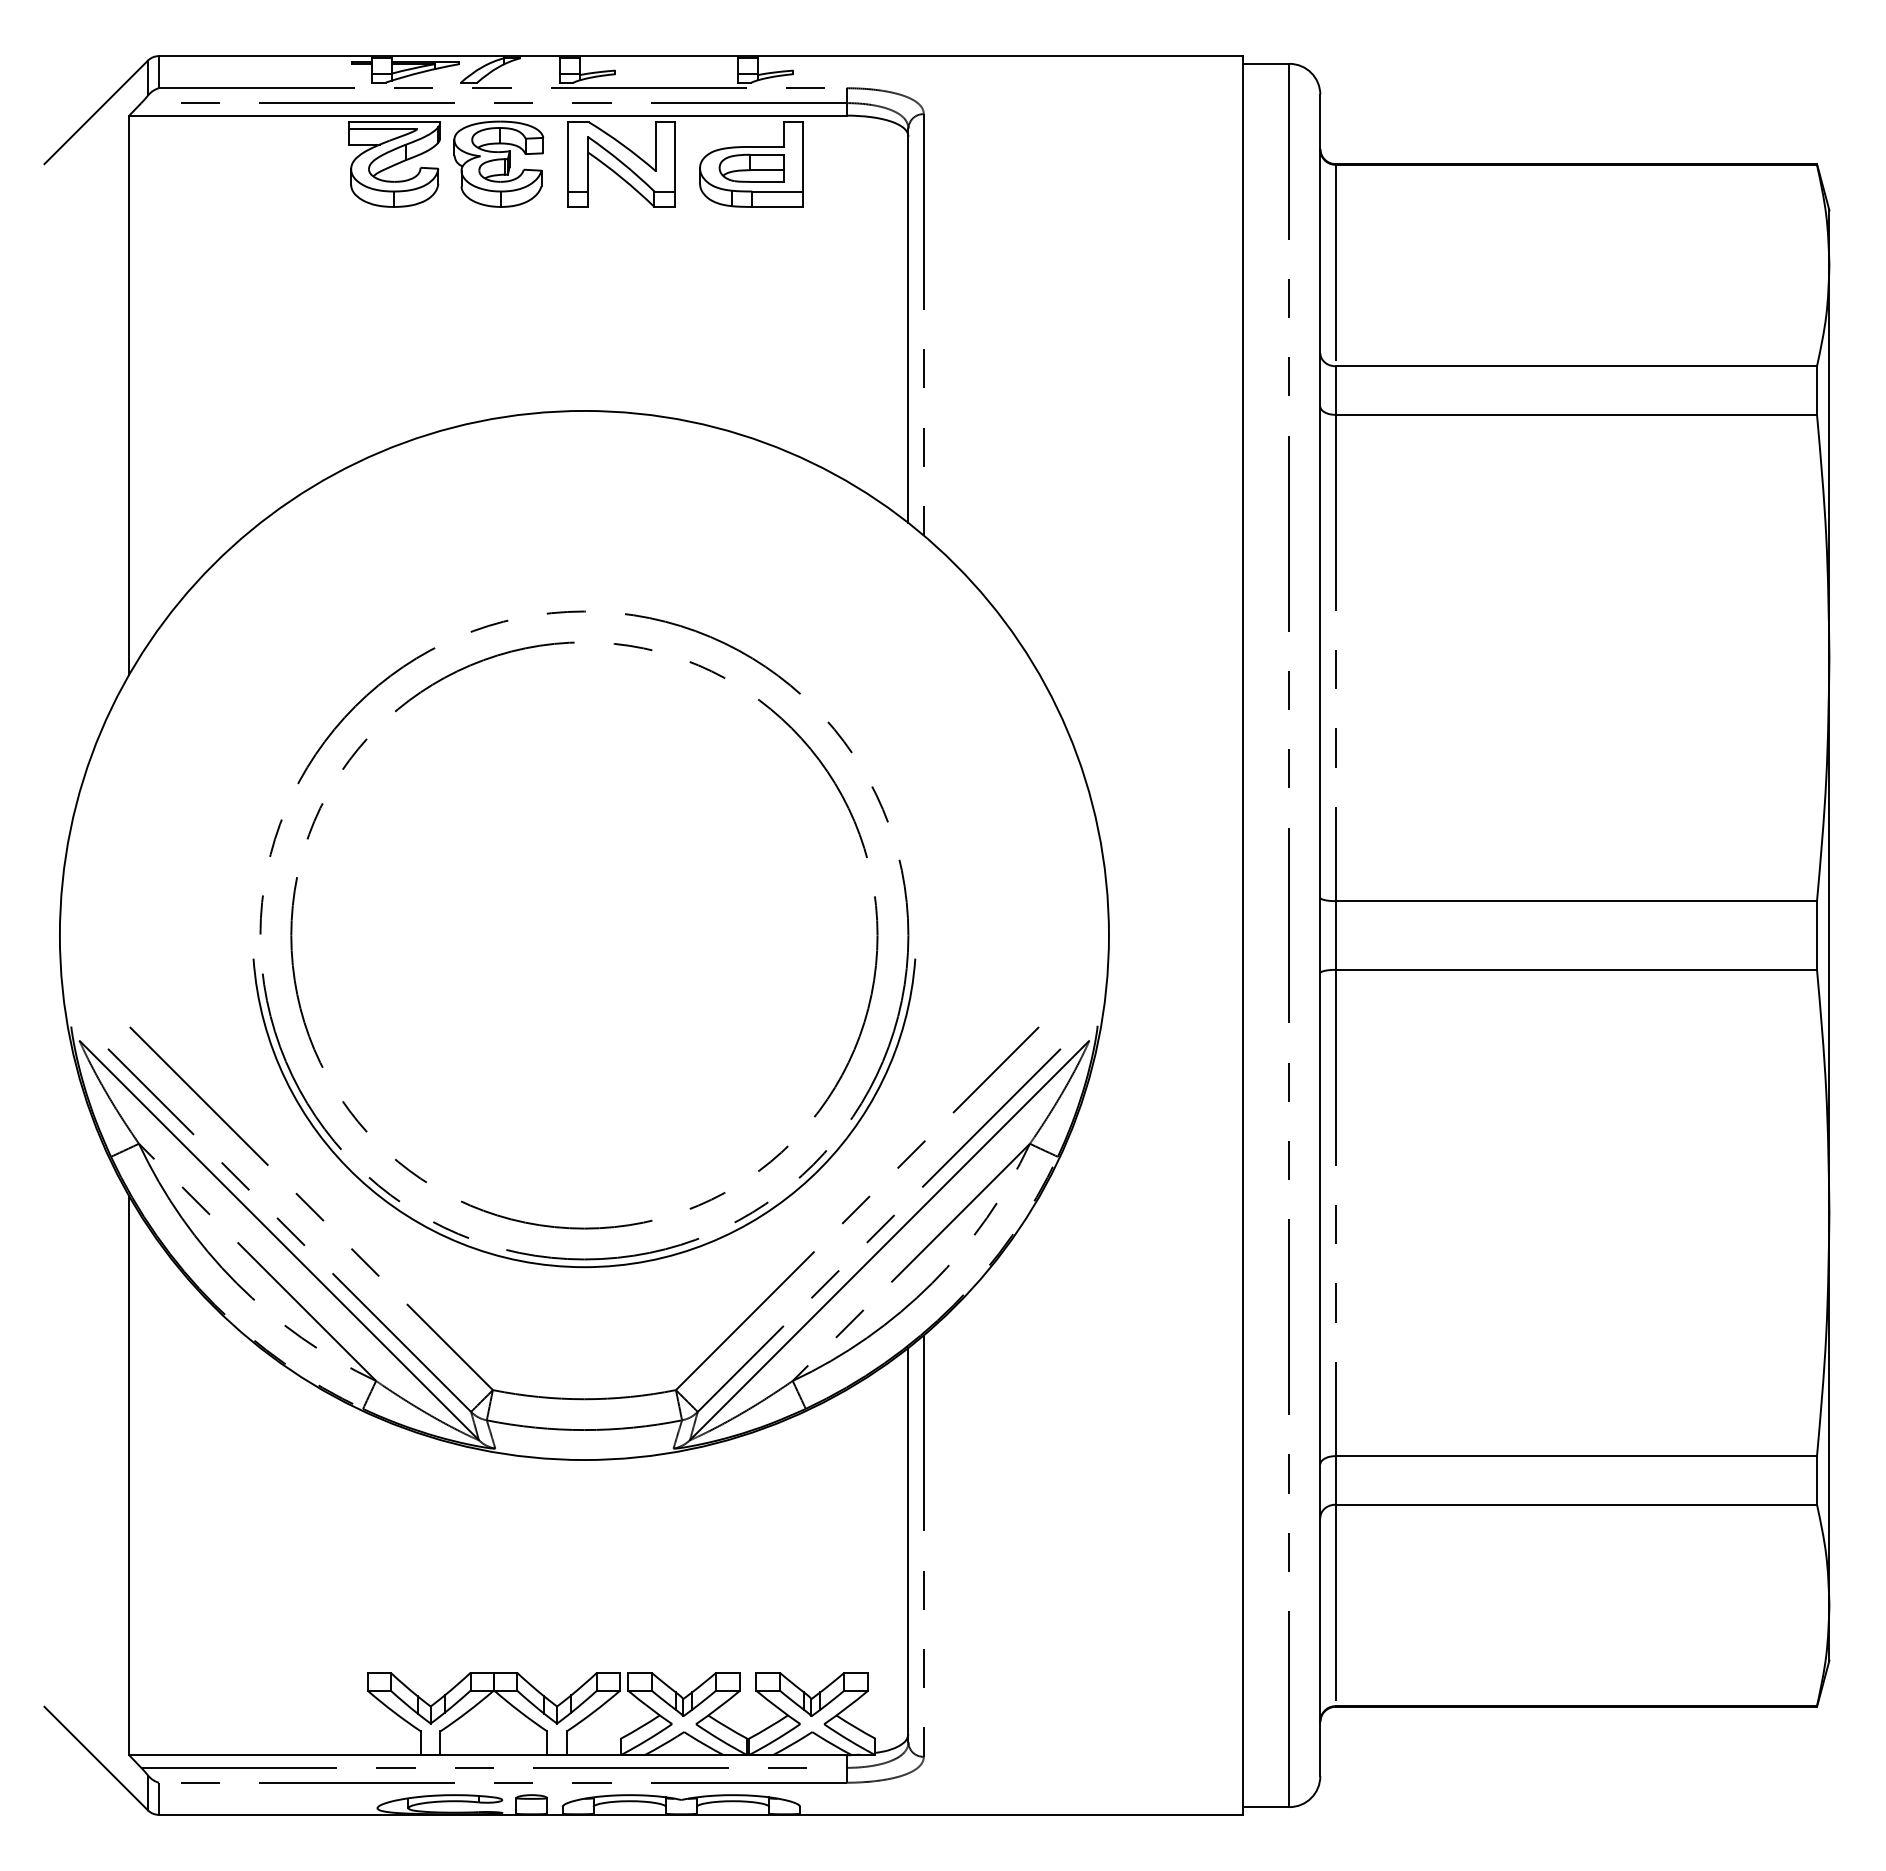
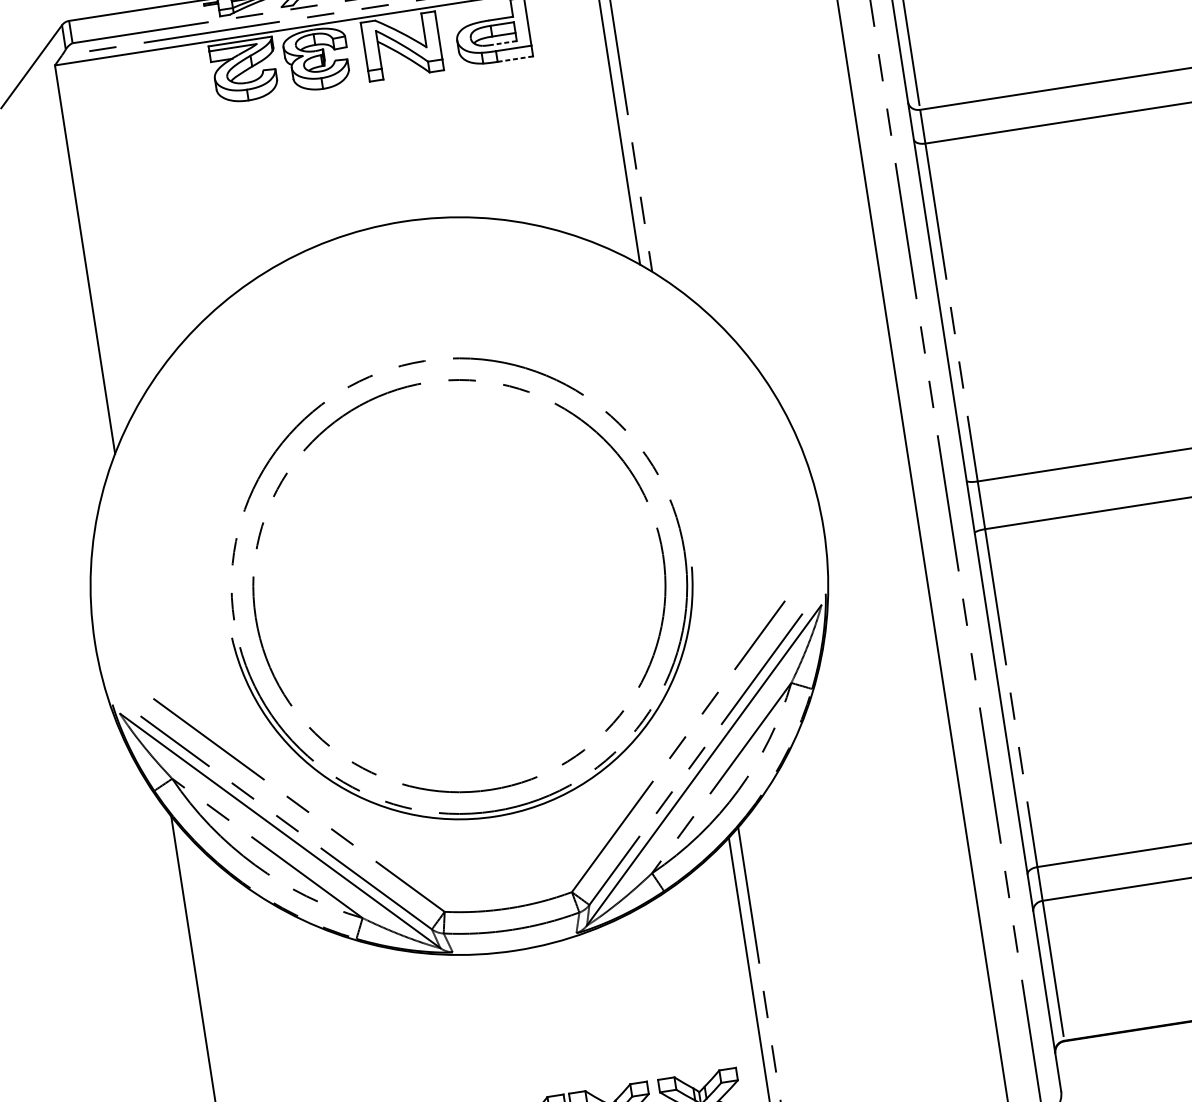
line: (767, 181) -> (505, 42), solid -> dashed
line: (777, 206) -> (515, 58), solid -> dashed

